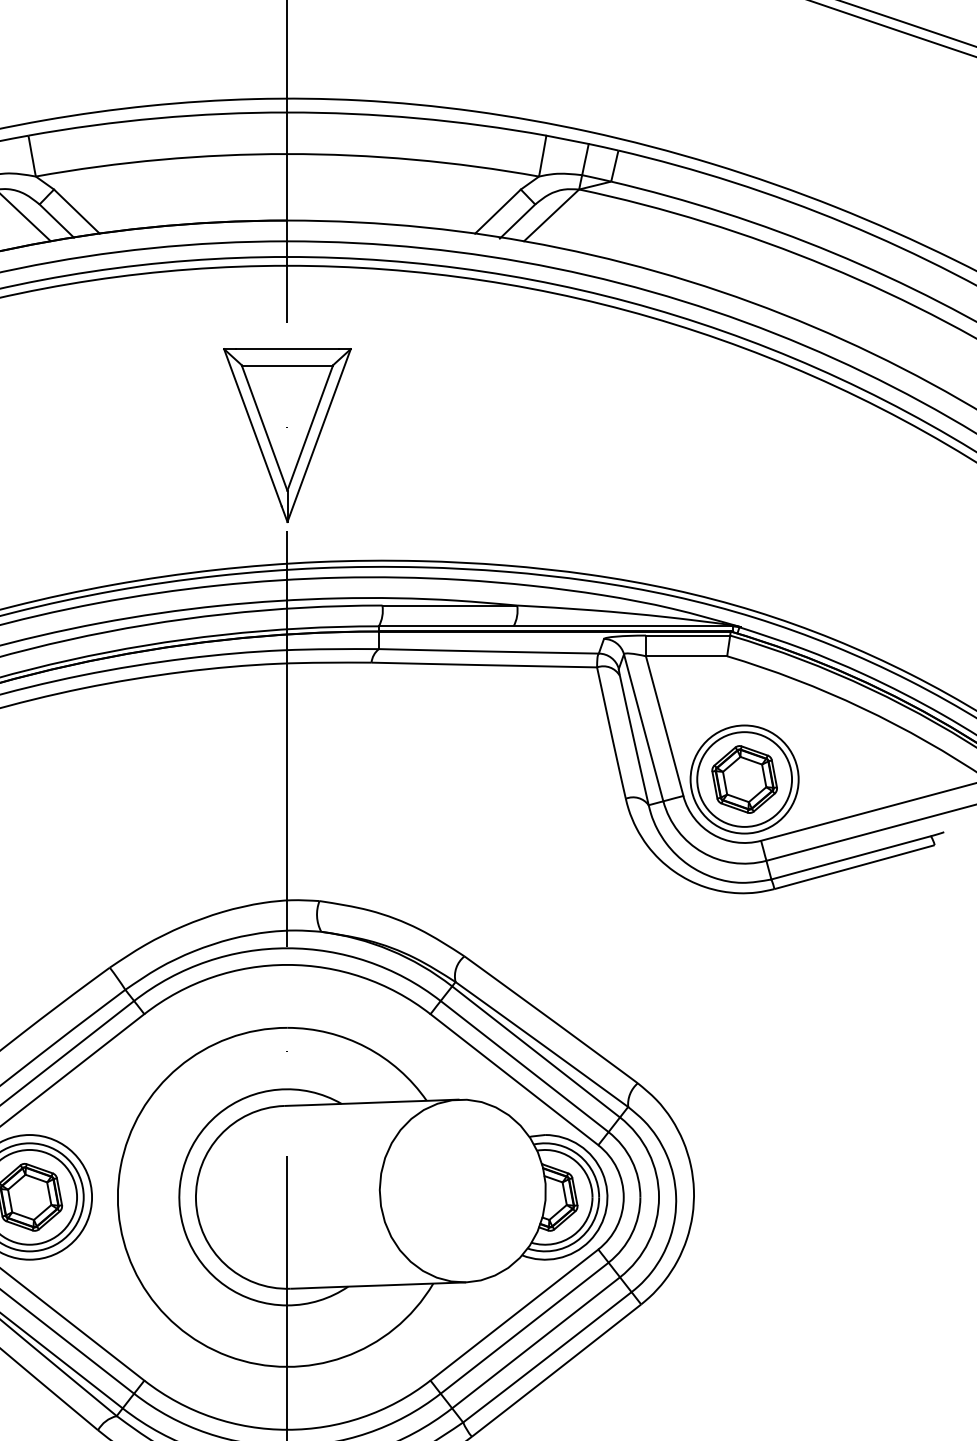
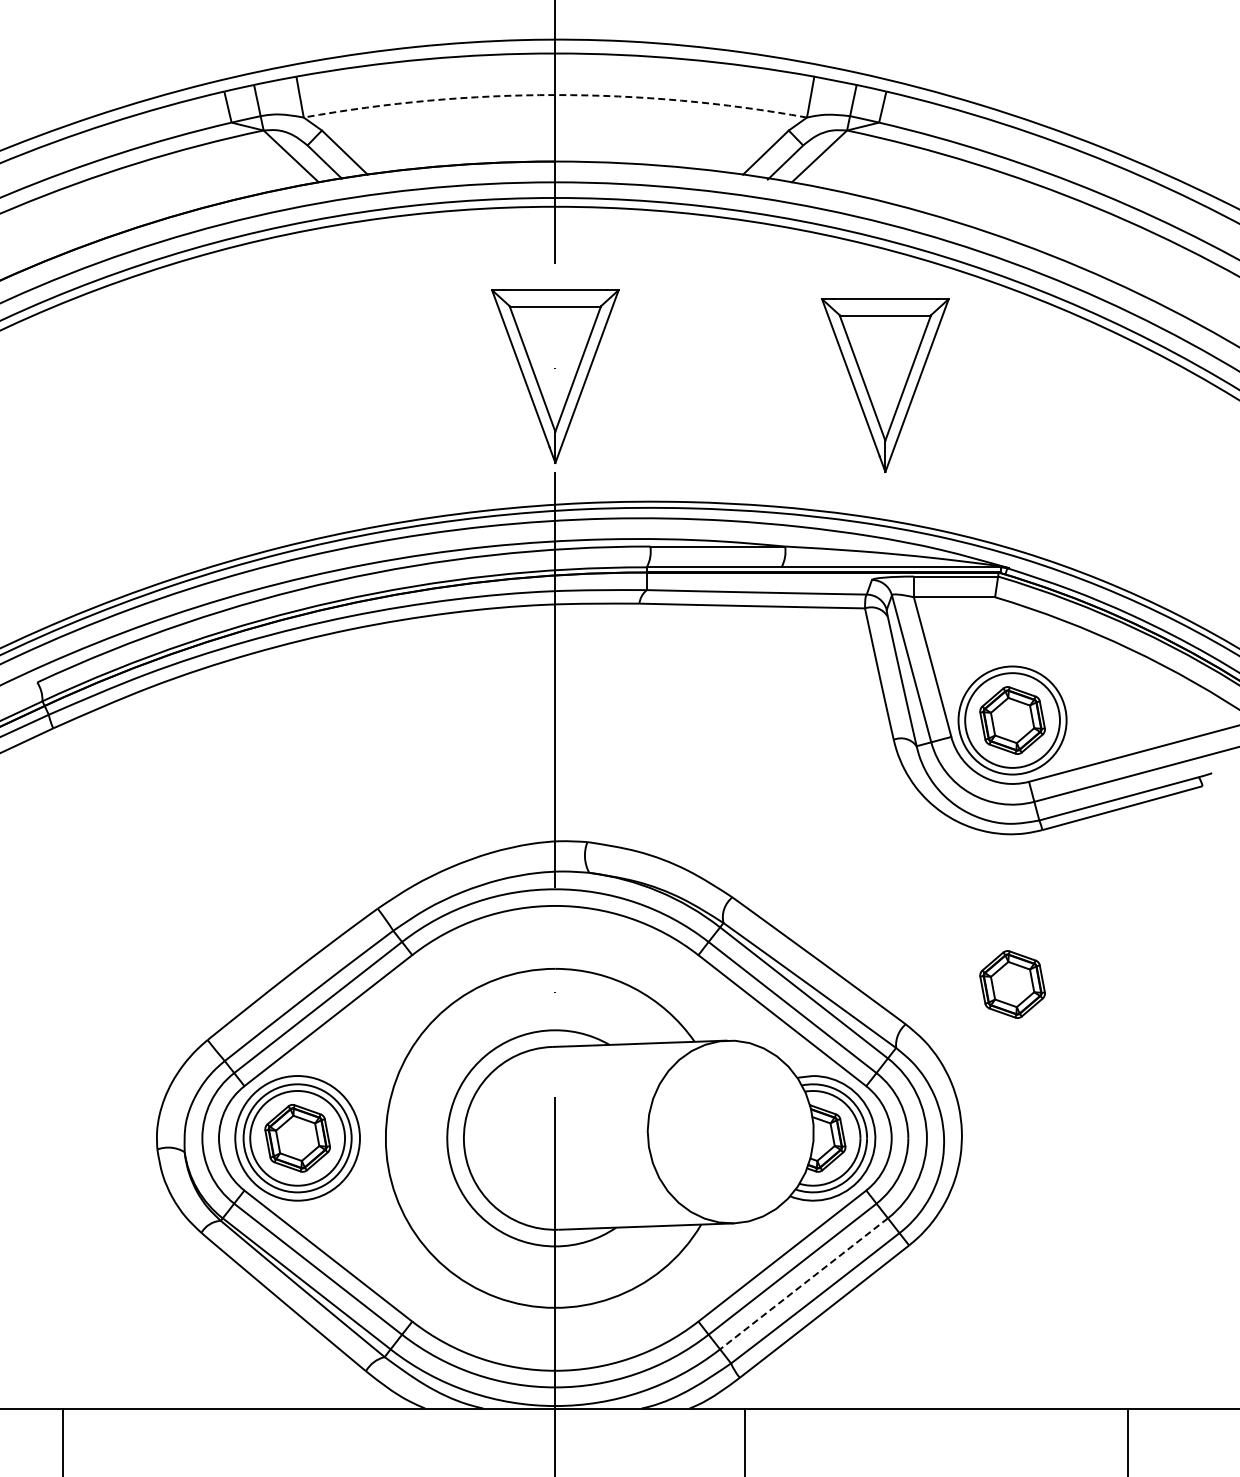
arc: (287, 154) -> (555, 95), solid -> dashed
part: (617, 444) -> (885, 385), added
part: (744, 1043) -> (1012, 984), added
line: (535, 1343) -> (803, 1284), solid -> dashed

